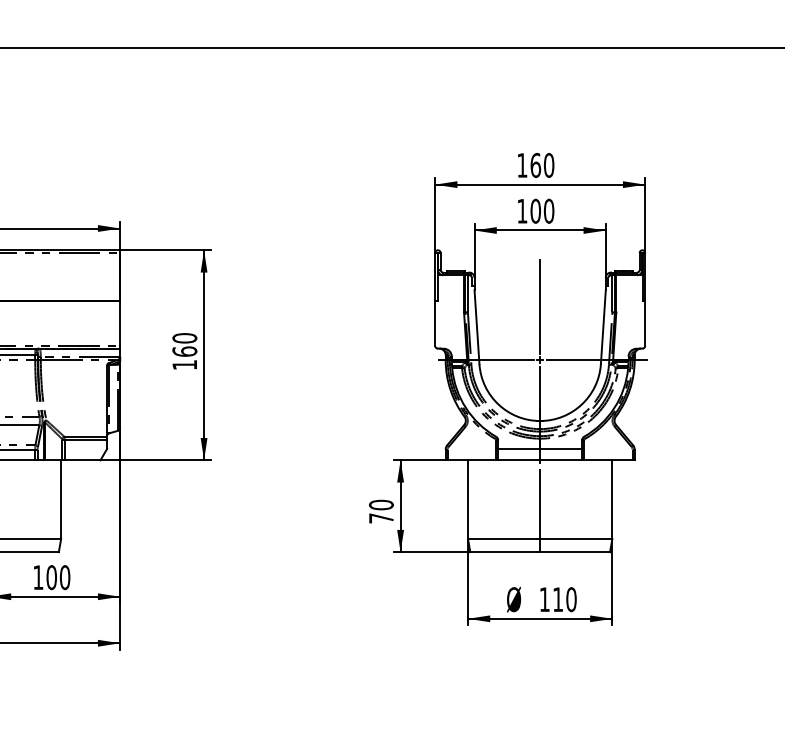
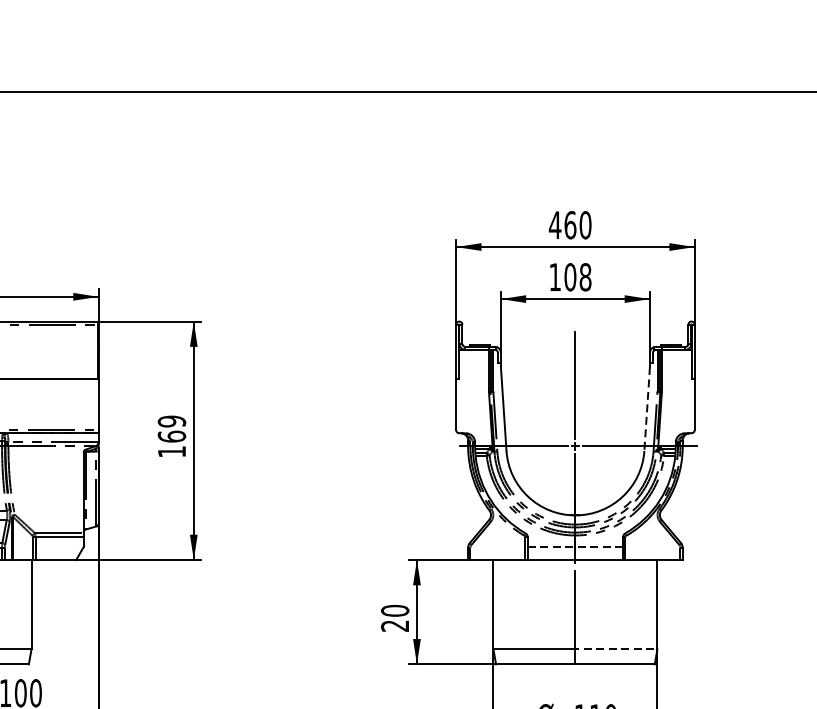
text: (521, 165) -> (554, 225), 160 -> 460
text: (548, 211) -> (584, 277), 100 -> 108
line: (603, 327) -> (647, 409), solid -> dashed
text: (184, 338) -> (171, 421), 160 -> 169
line: (540, 448) -> (575, 546), solid -> dashed
text: (380, 518) -> (394, 626), 70 -> 20
line: (574, 539) -> (614, 649), solid -> dashed

